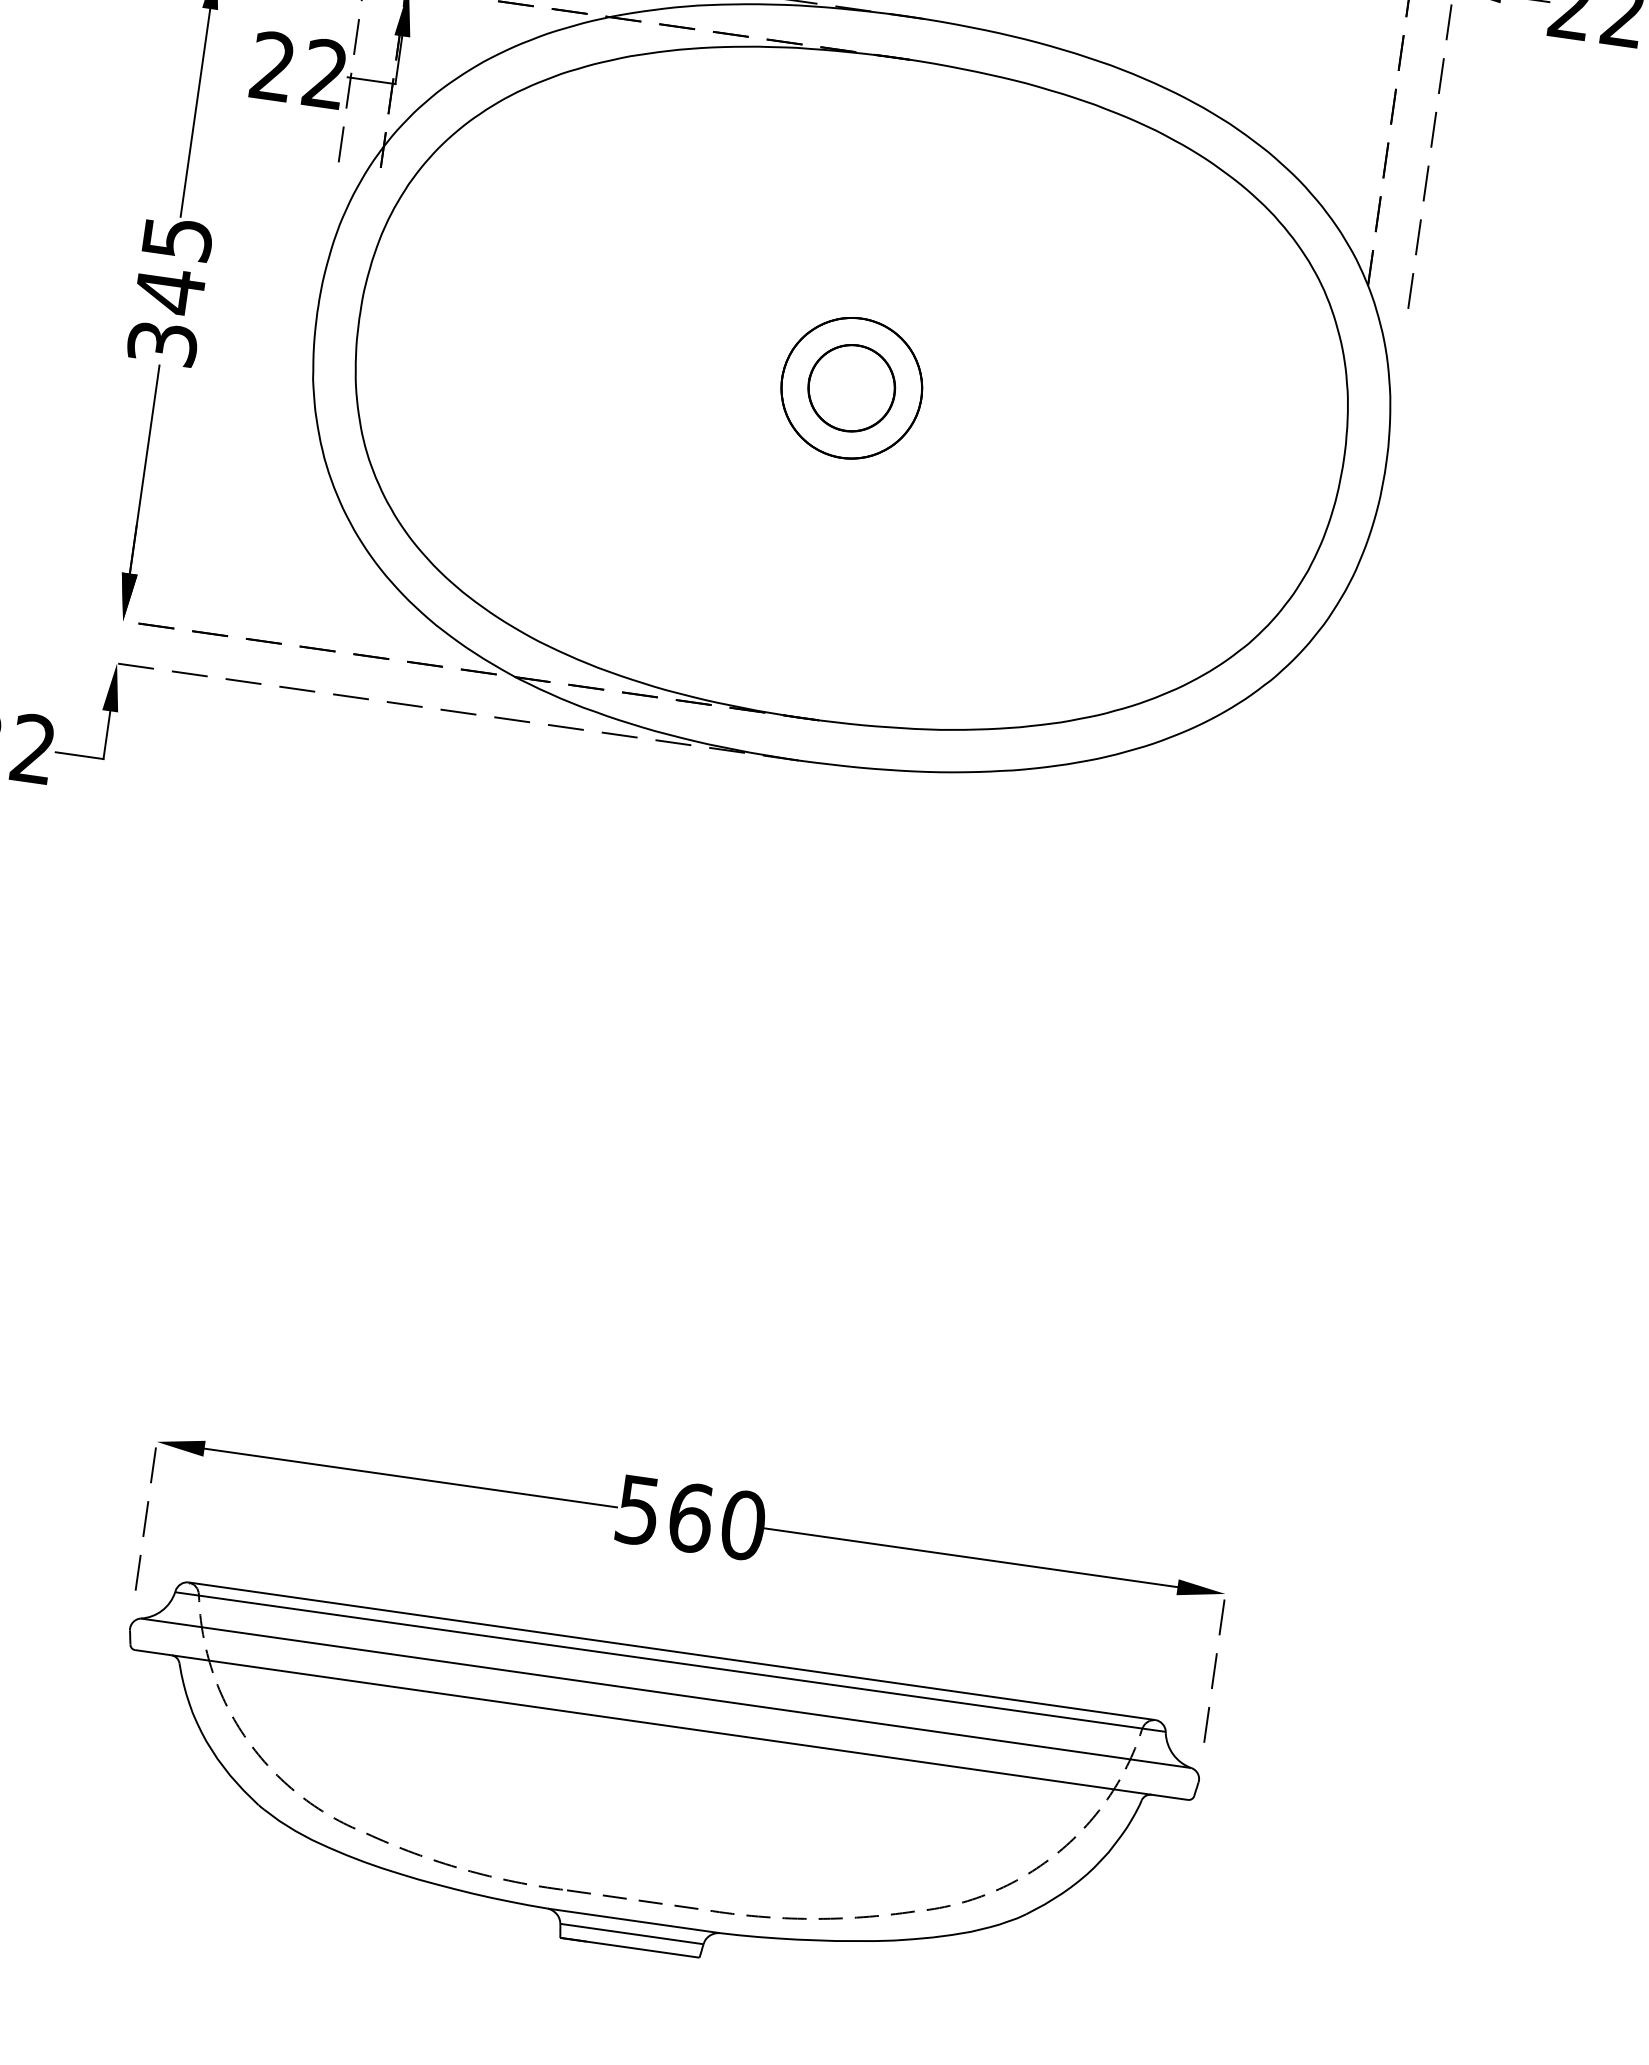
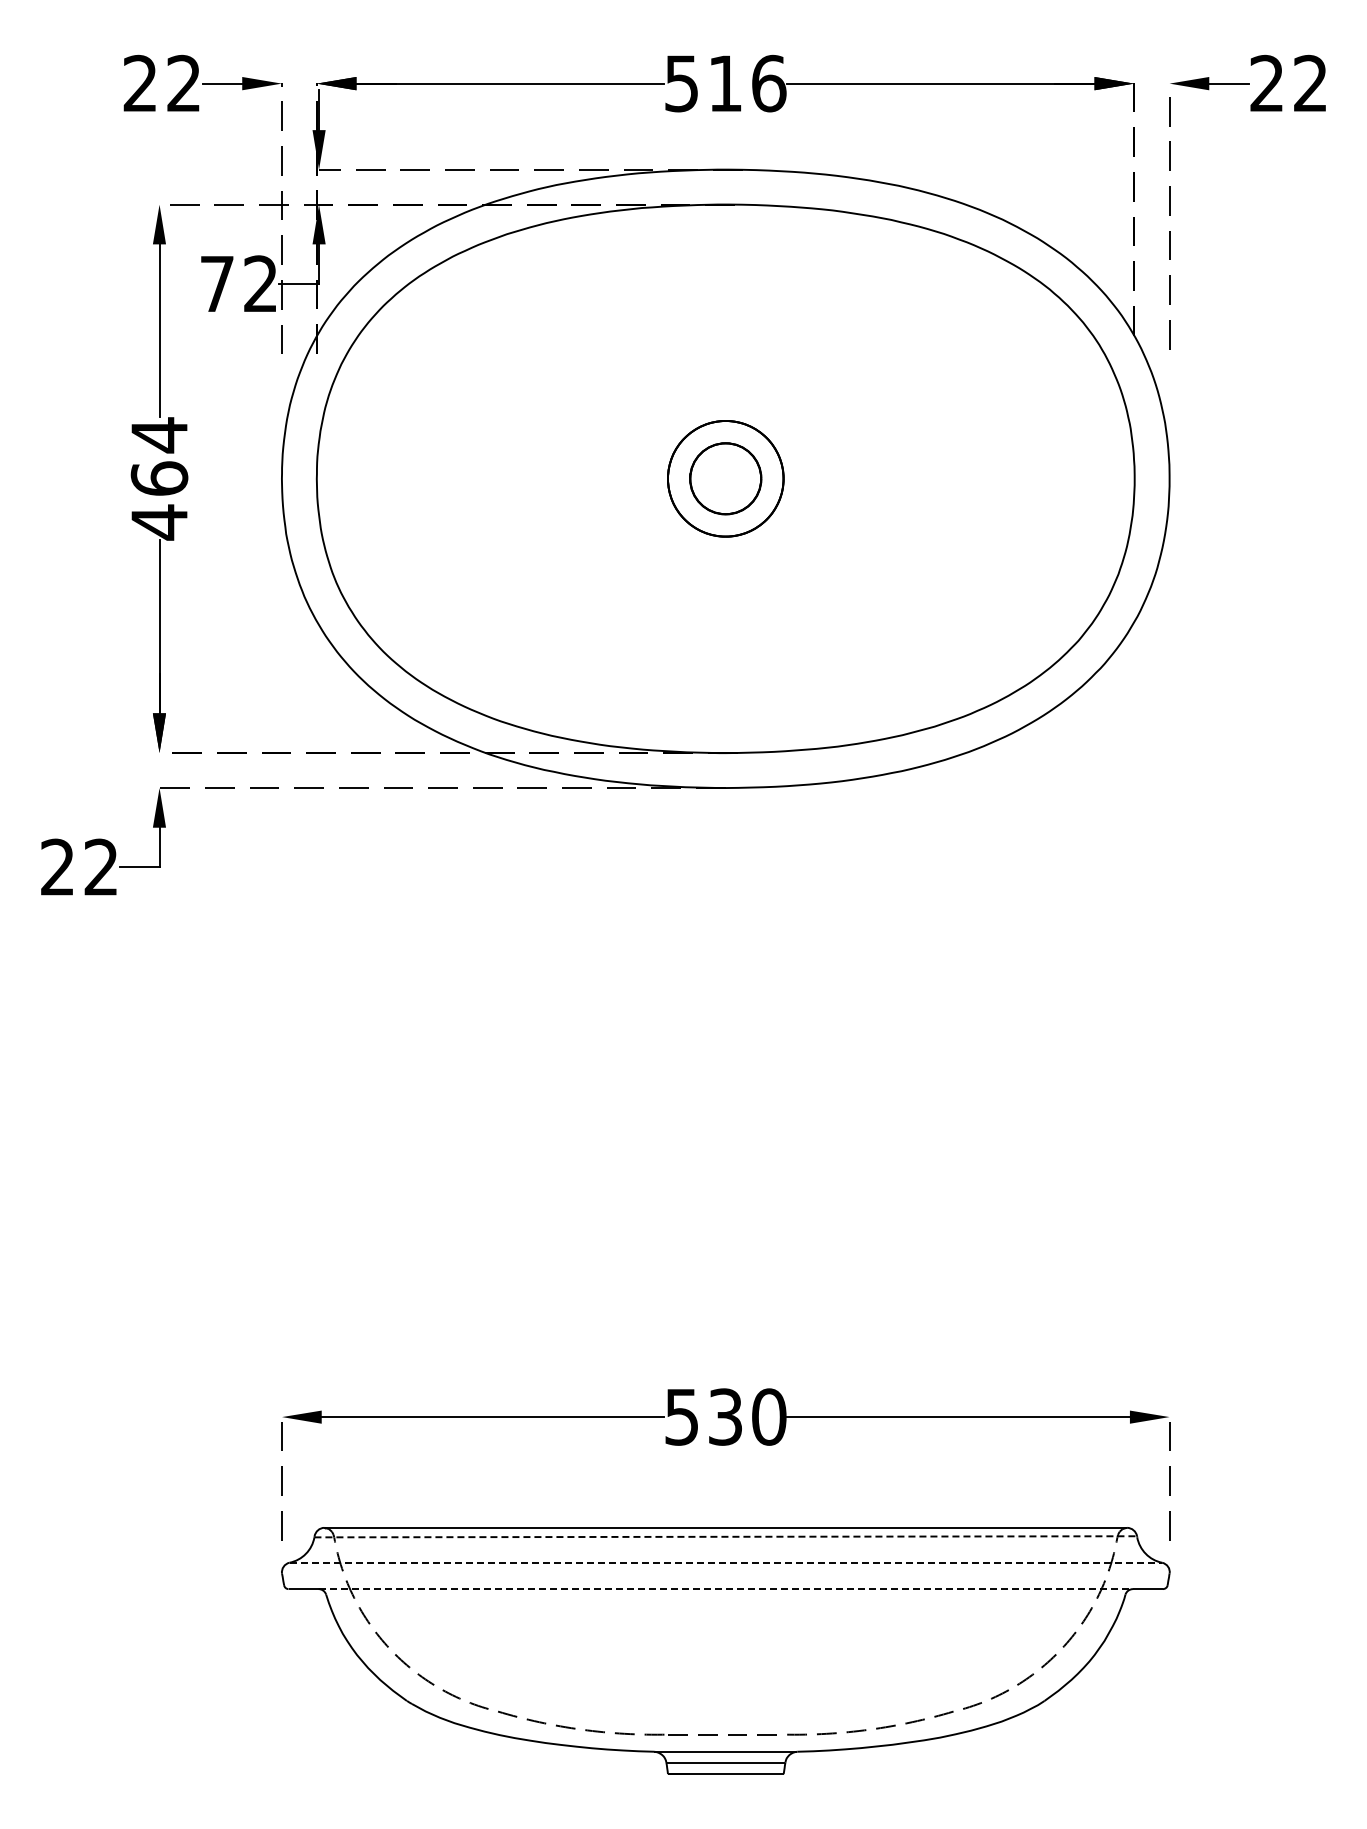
text: (272, 65) -> (216, 283), 22 -> 72
text: (170, 290) -> (159, 478), 345 -> 464
text: (690, 1517) -> (725, 1416), 560 -> 530
line: (671, 1661) -> (726, 1536), solid -> dashed
line: (666, 1693) -> (726, 1562), solid -> dashed
line: (662, 1725) -> (726, 1589), solid -> dashed

